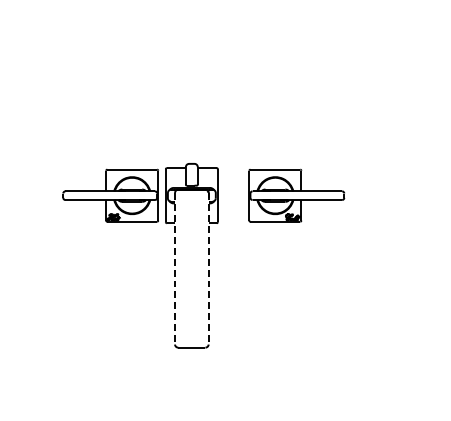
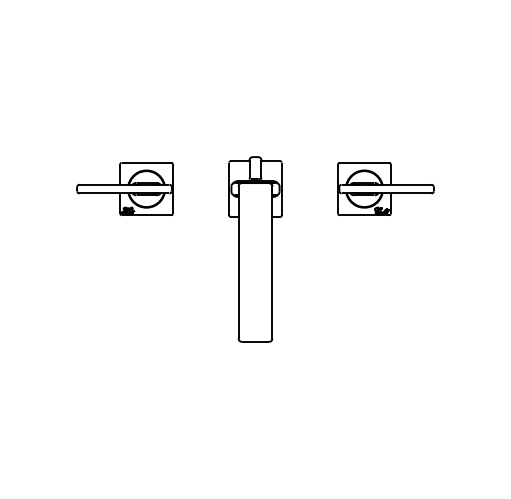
part: (110, 195) -> (124, 188), moved
part: (296, 195) -> (385, 188), moved
line: (174, 269) -> (238, 263), dashed -> solid
line: (208, 269) -> (272, 263), dashed -> solid

